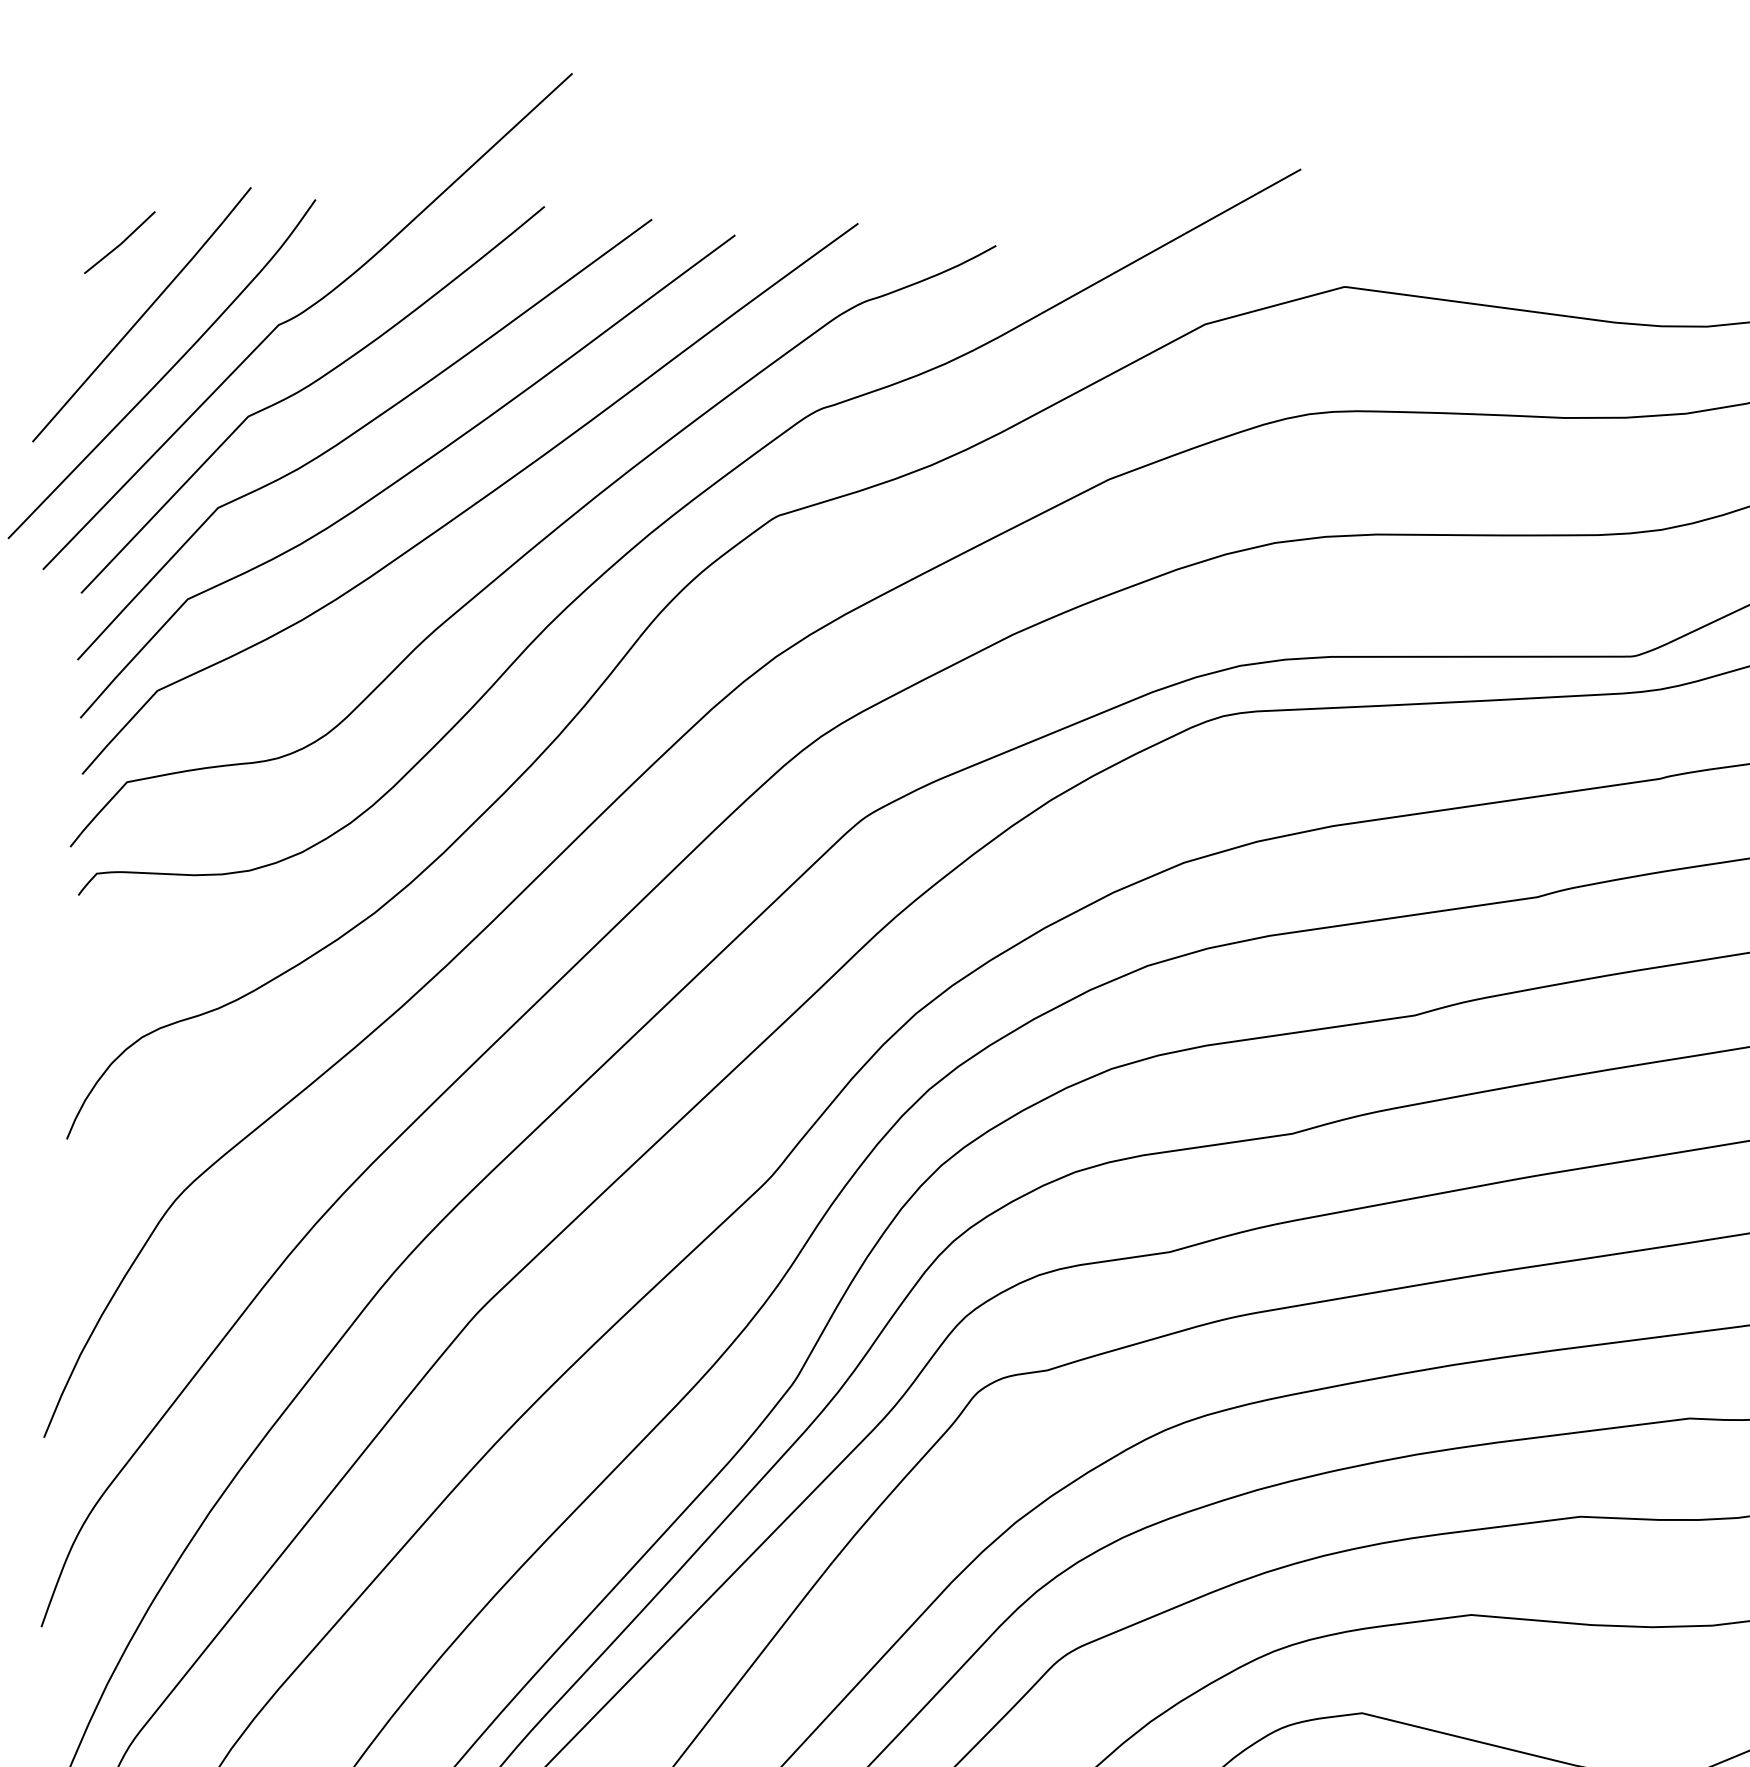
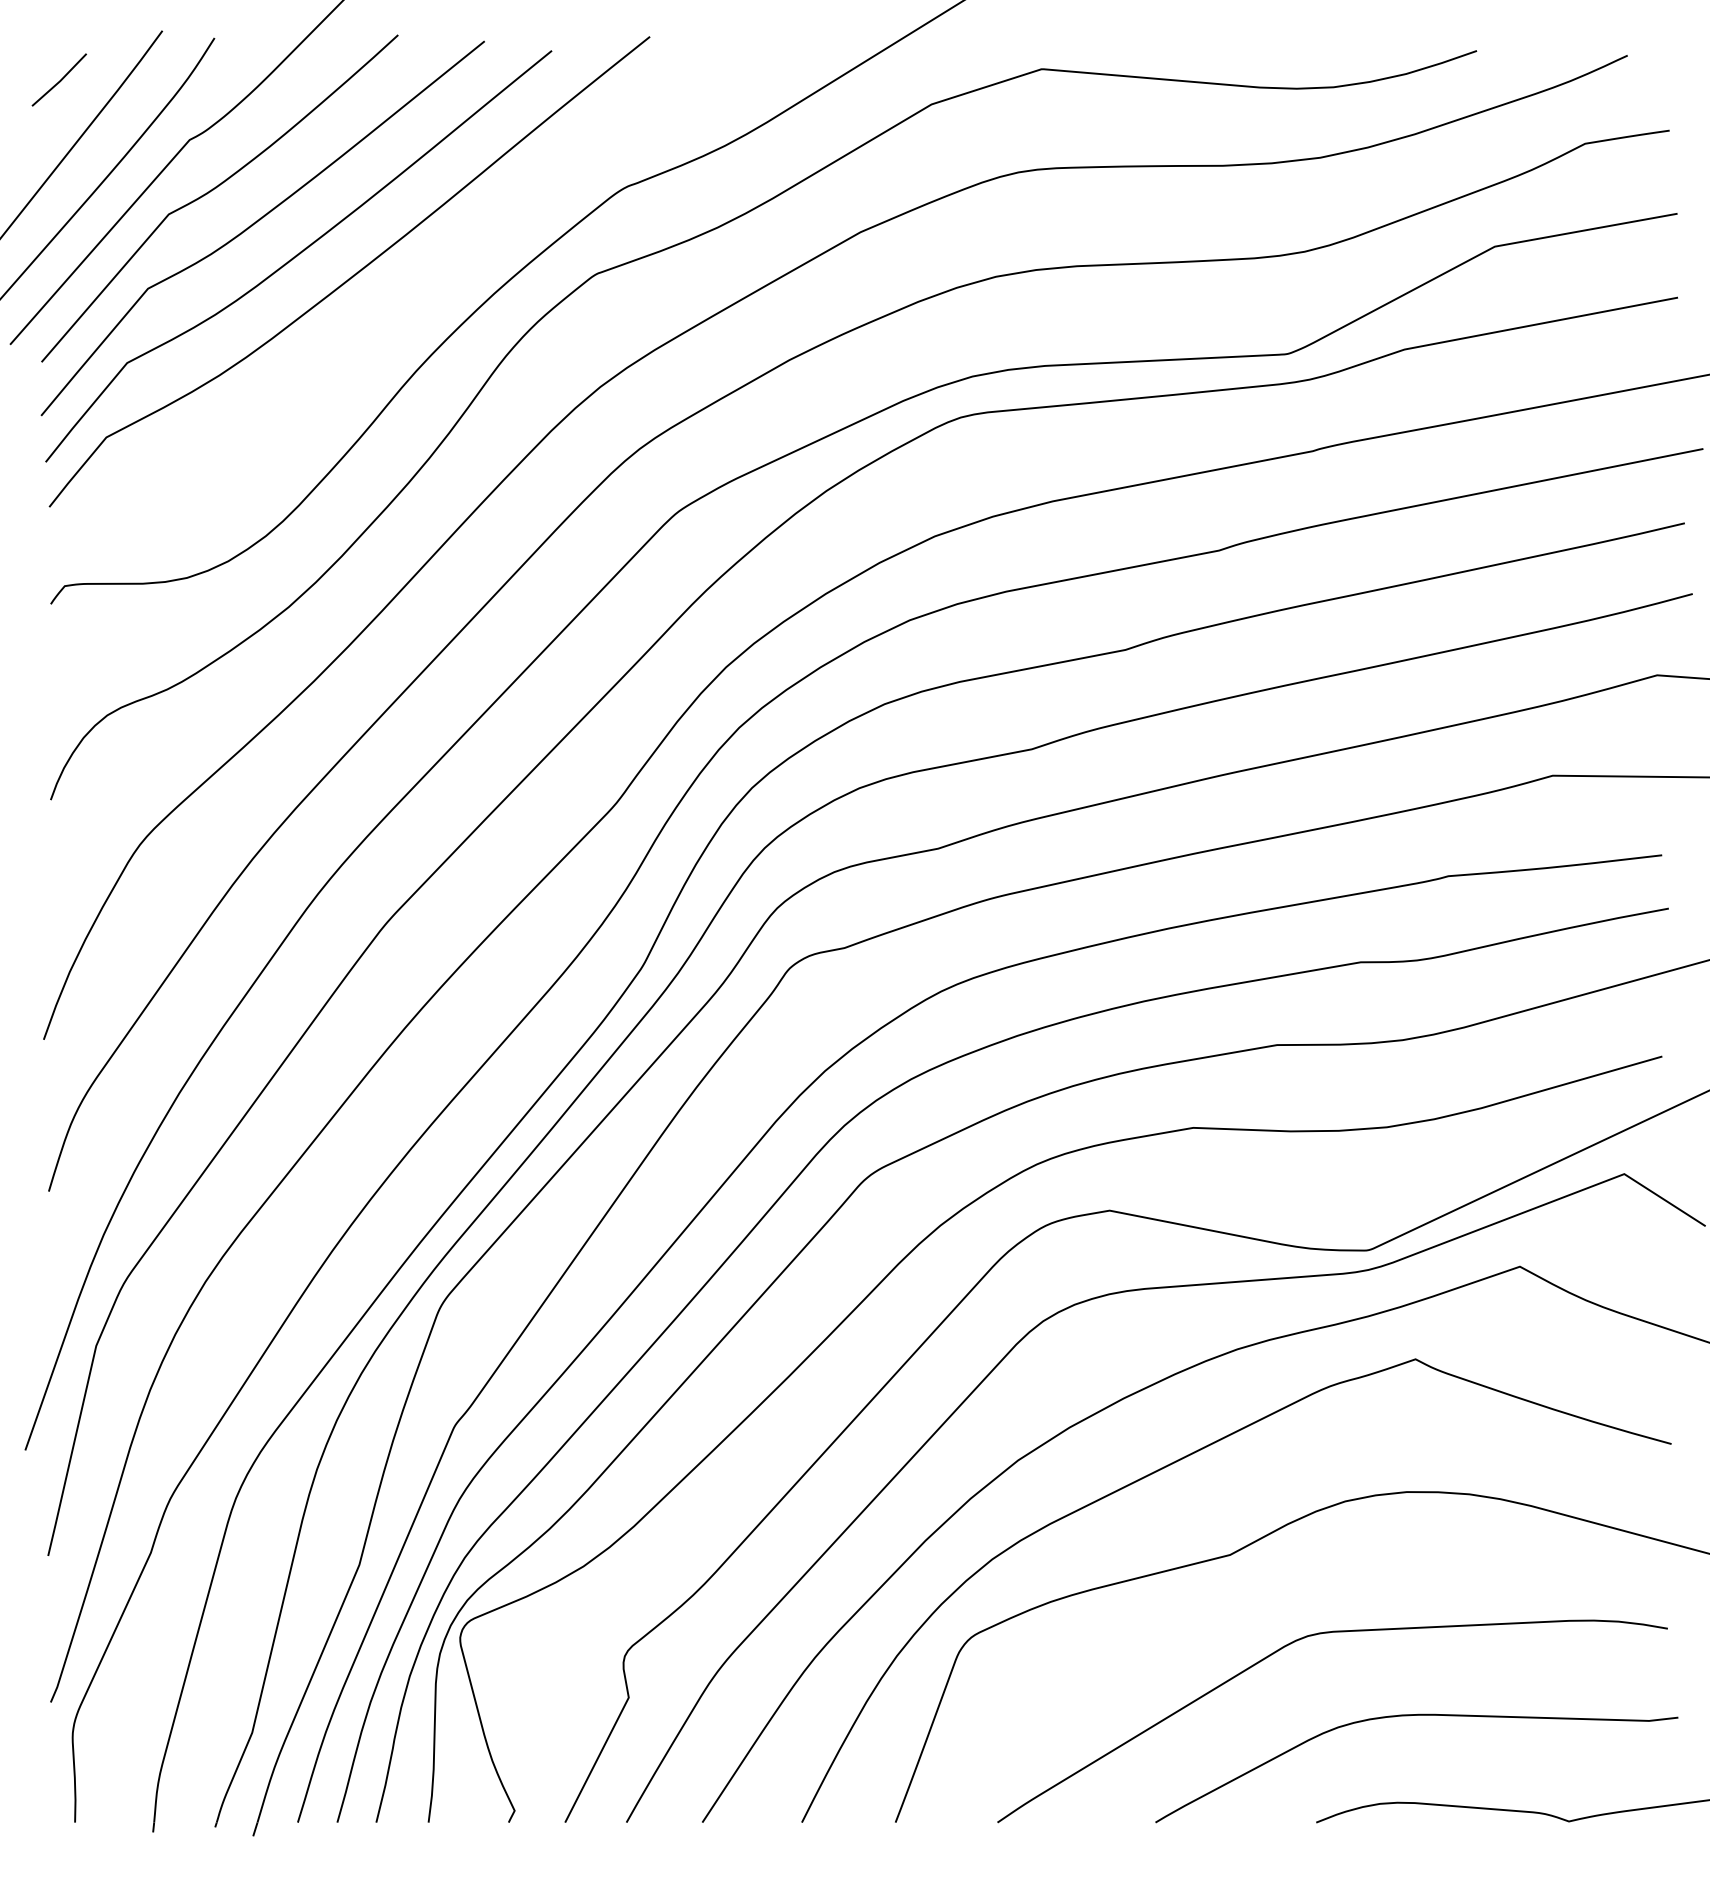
curve: (532, 546) -> (401, 307), removed

